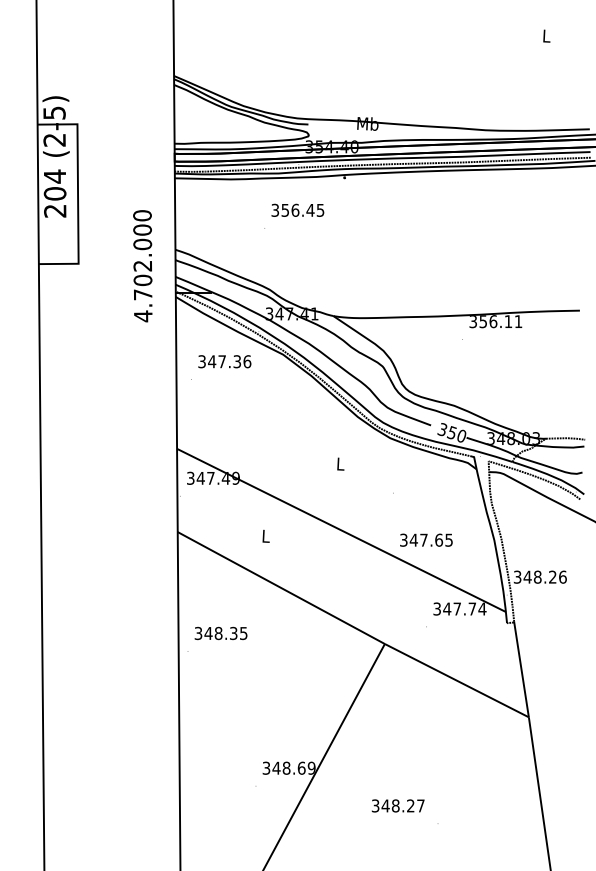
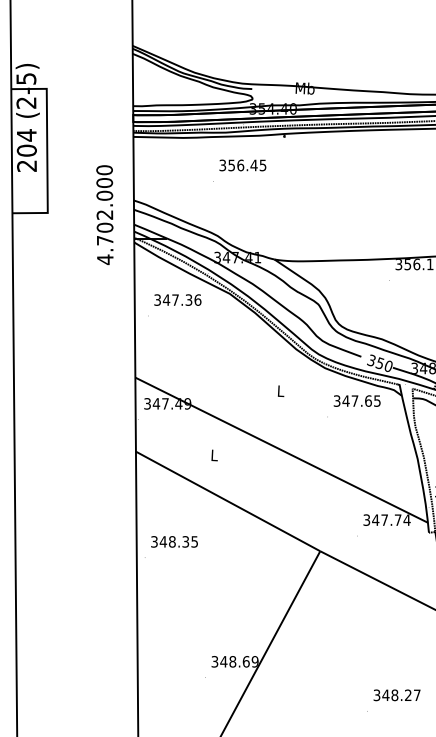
text: (426, 539) -> (357, 400), moved
text: (397, 805) -> (396, 694), moved

